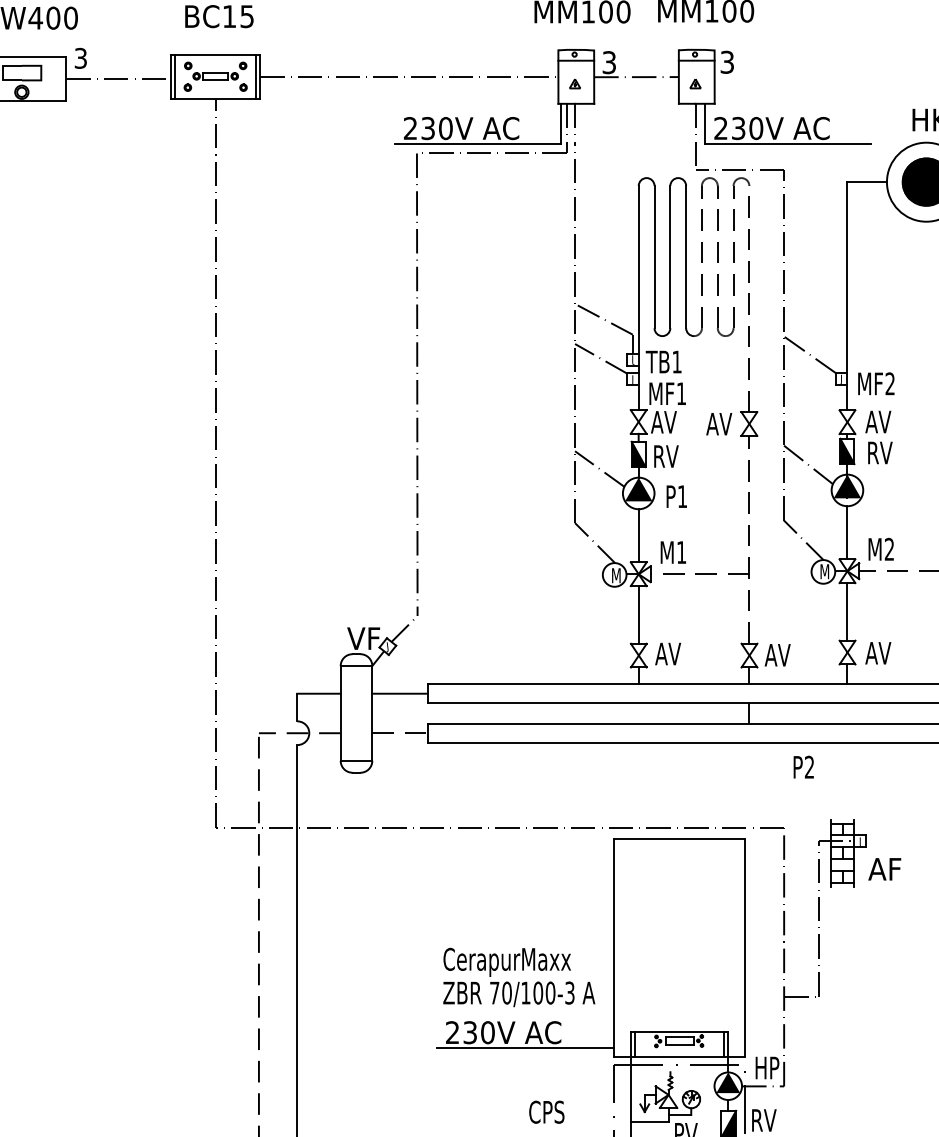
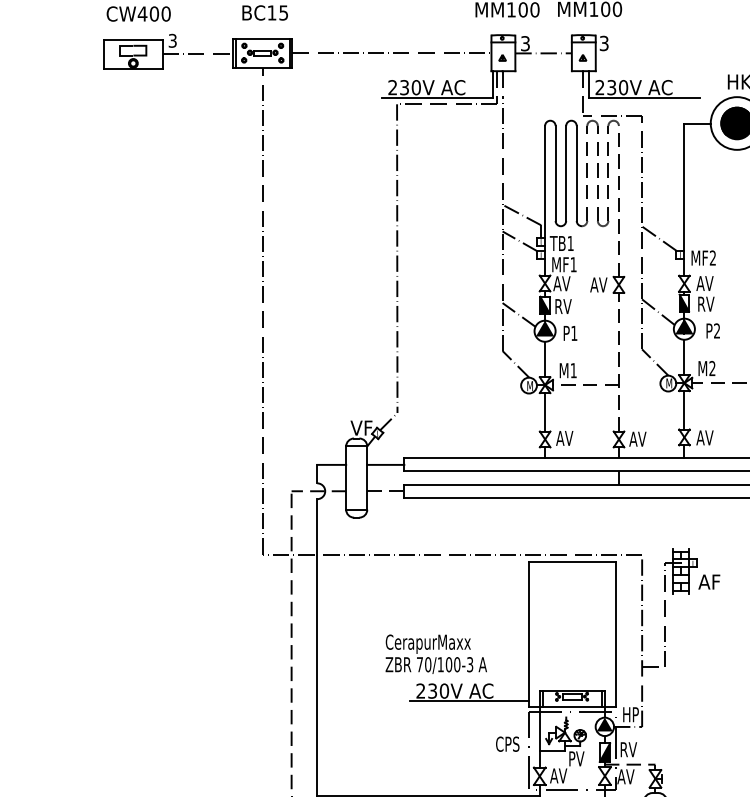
text: (802, 766) -> (712, 330), moved
text: (517, 976) -> (435, 653), moved
text: (546, 1111) -> (507, 743), moved

